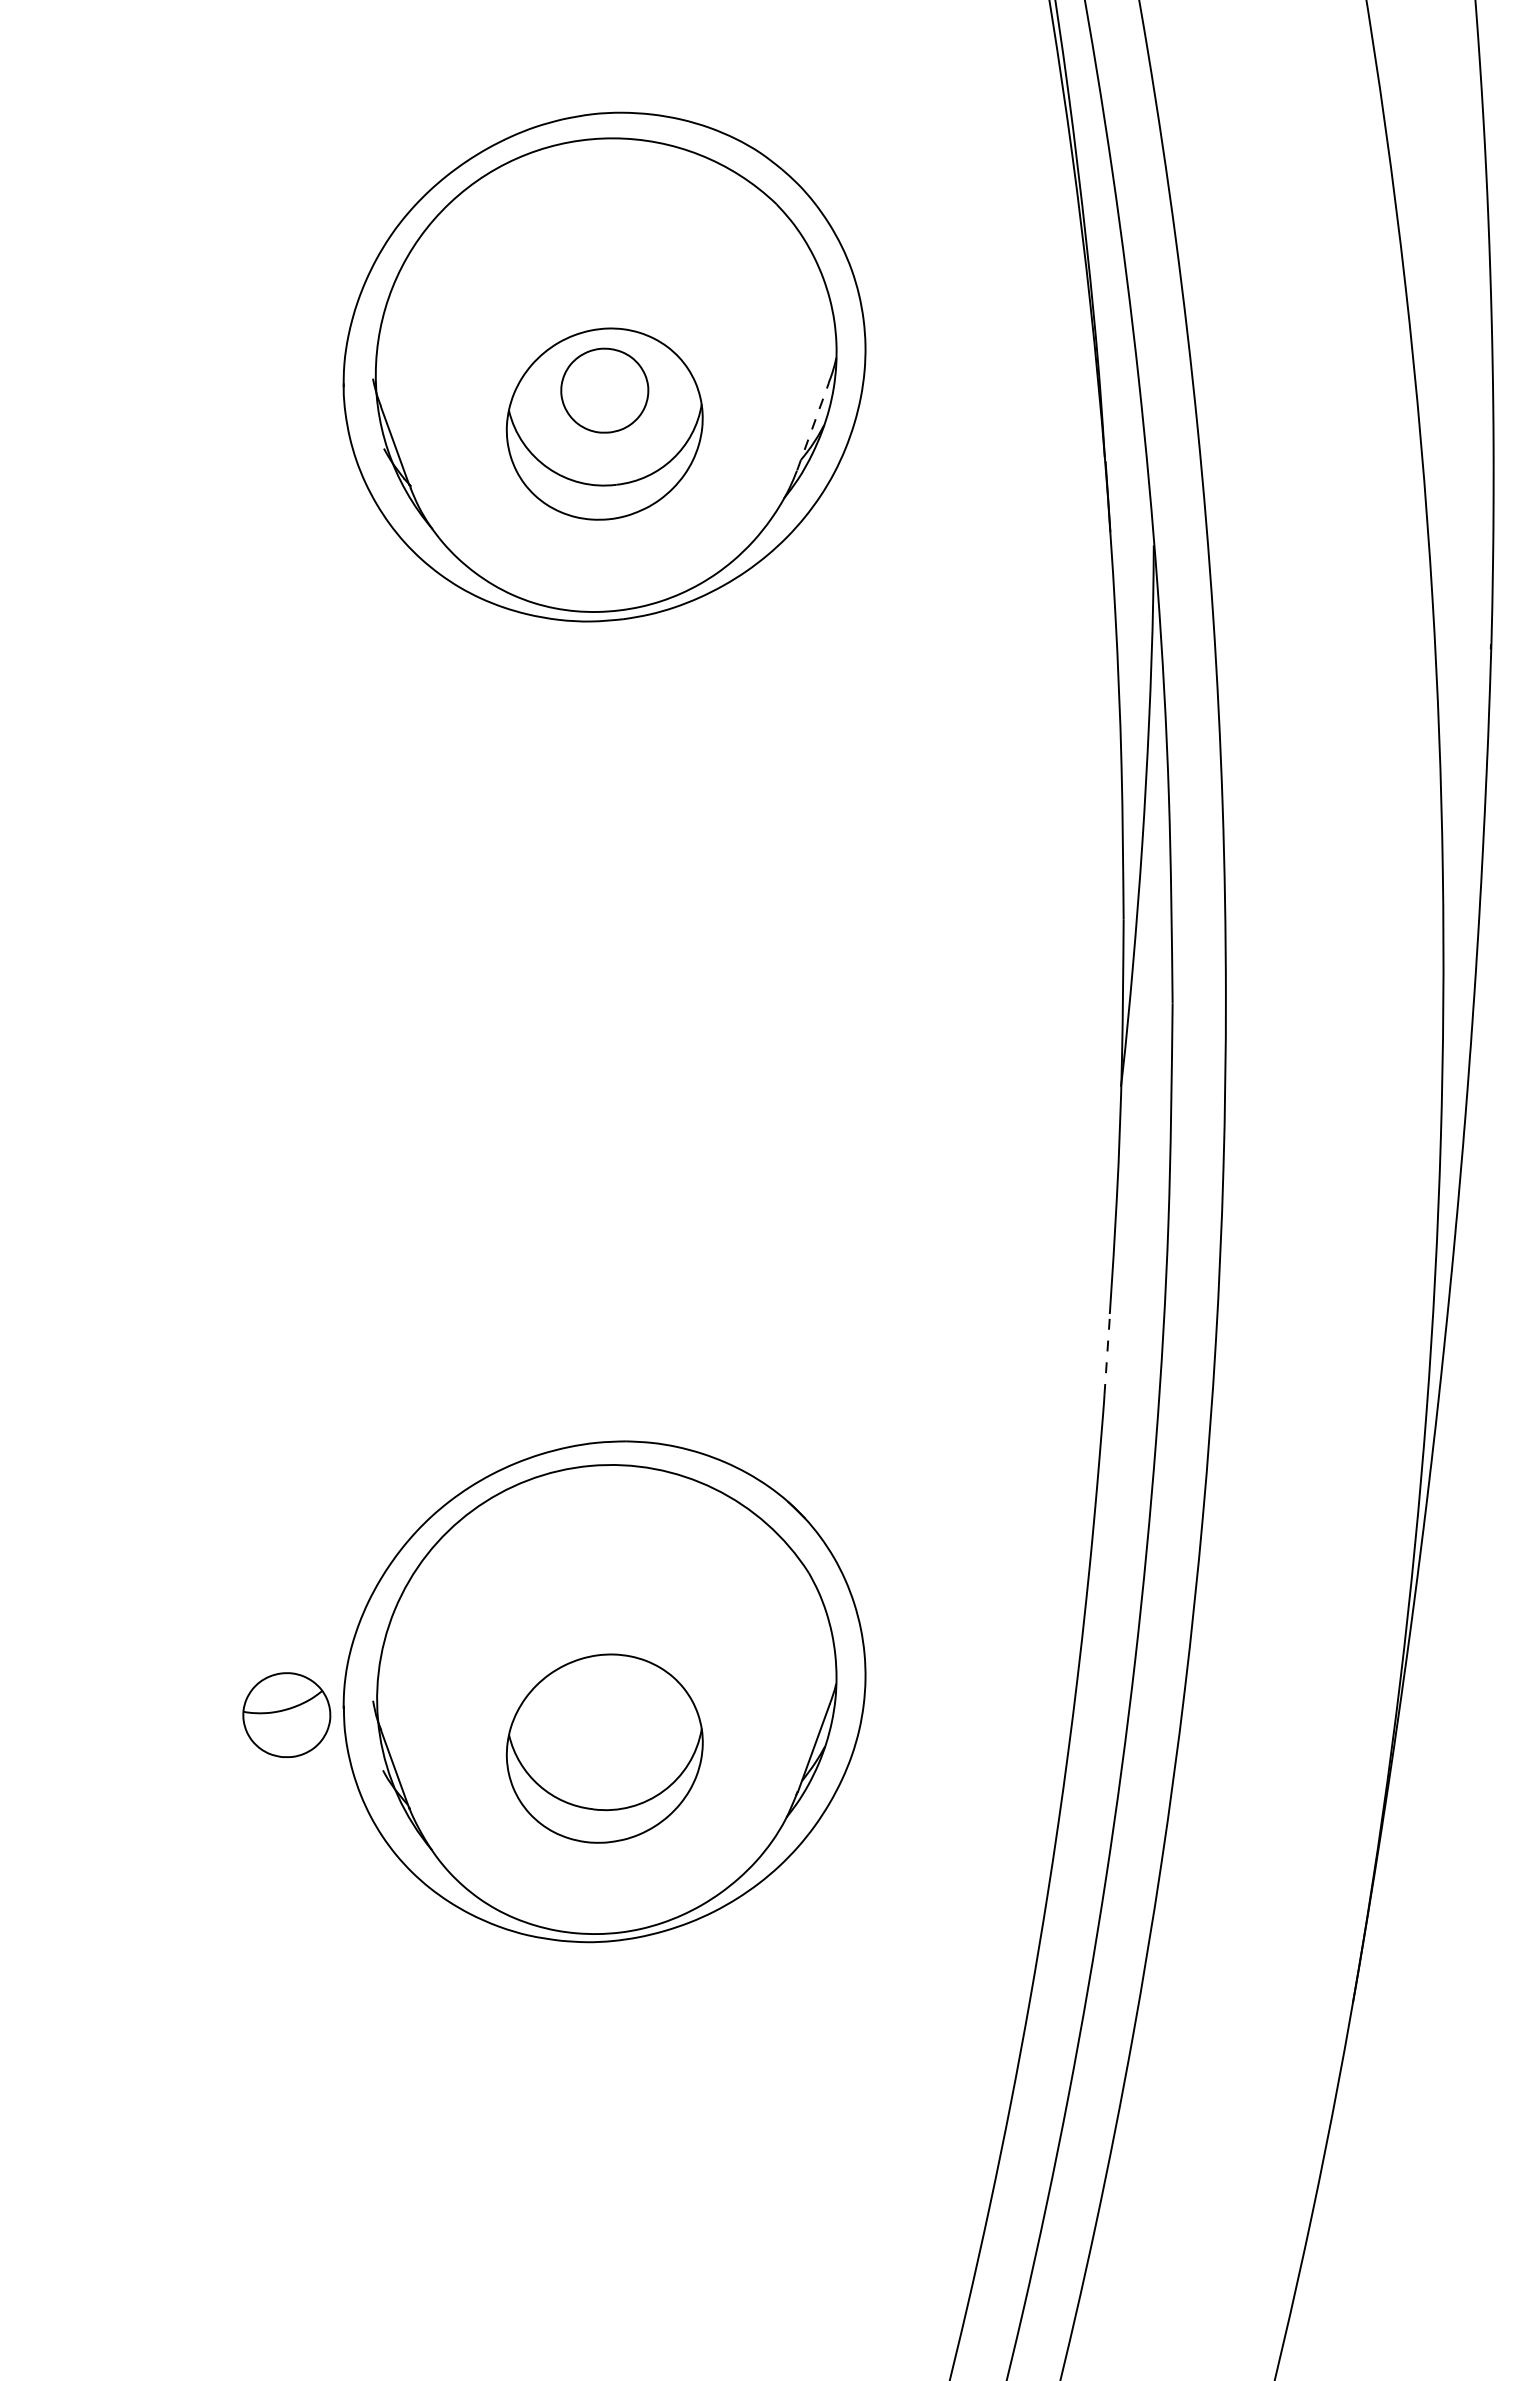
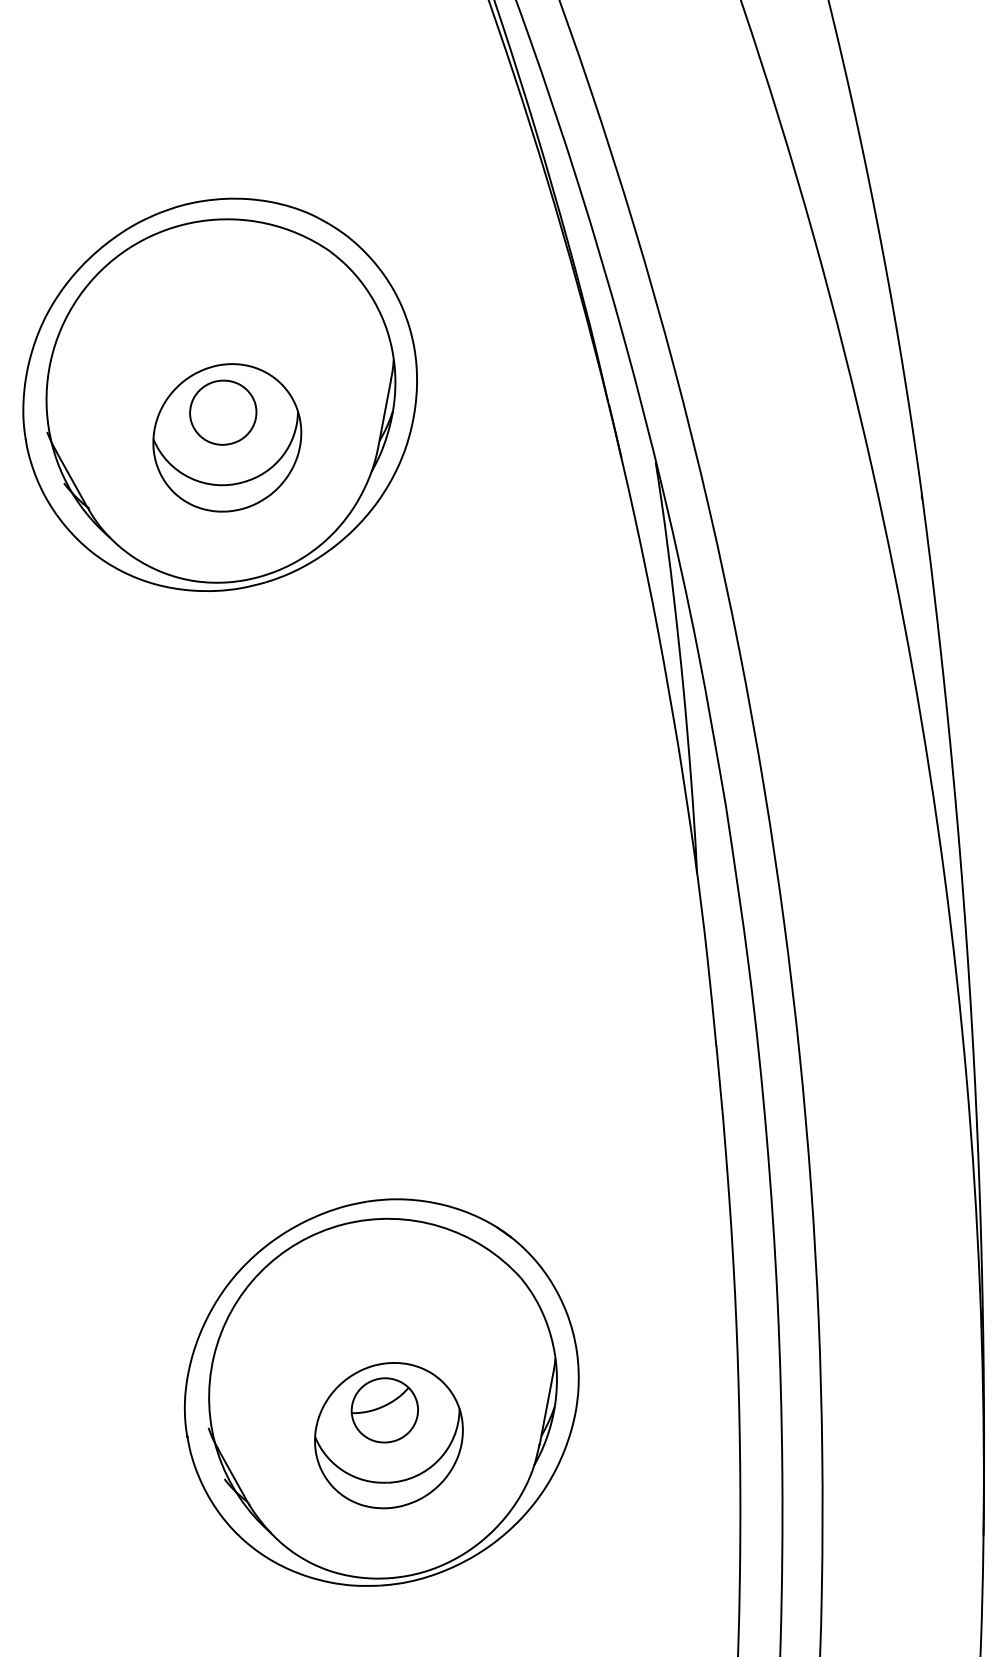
line: (813, 426) -> (384, 414), dashed -> solid
line: (1107, 1354) -> (719, 1077), dashed -> solid
part: (286, 1714) -> (384, 1409), moved

